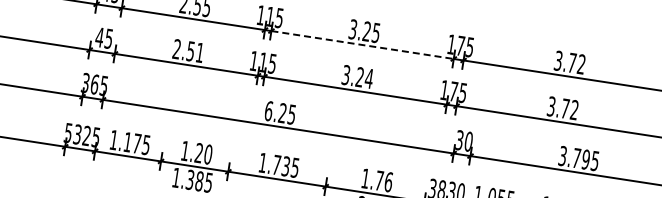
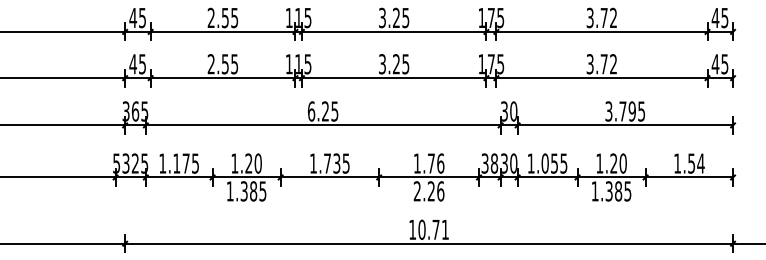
line: (362, 44) -> (394, 31), dashed -> solid
text: (199, 53) -> (234, 64), 2.51 -> 2.55
text: (368, 78) -> (405, 64), 3.24 -> 3.25

